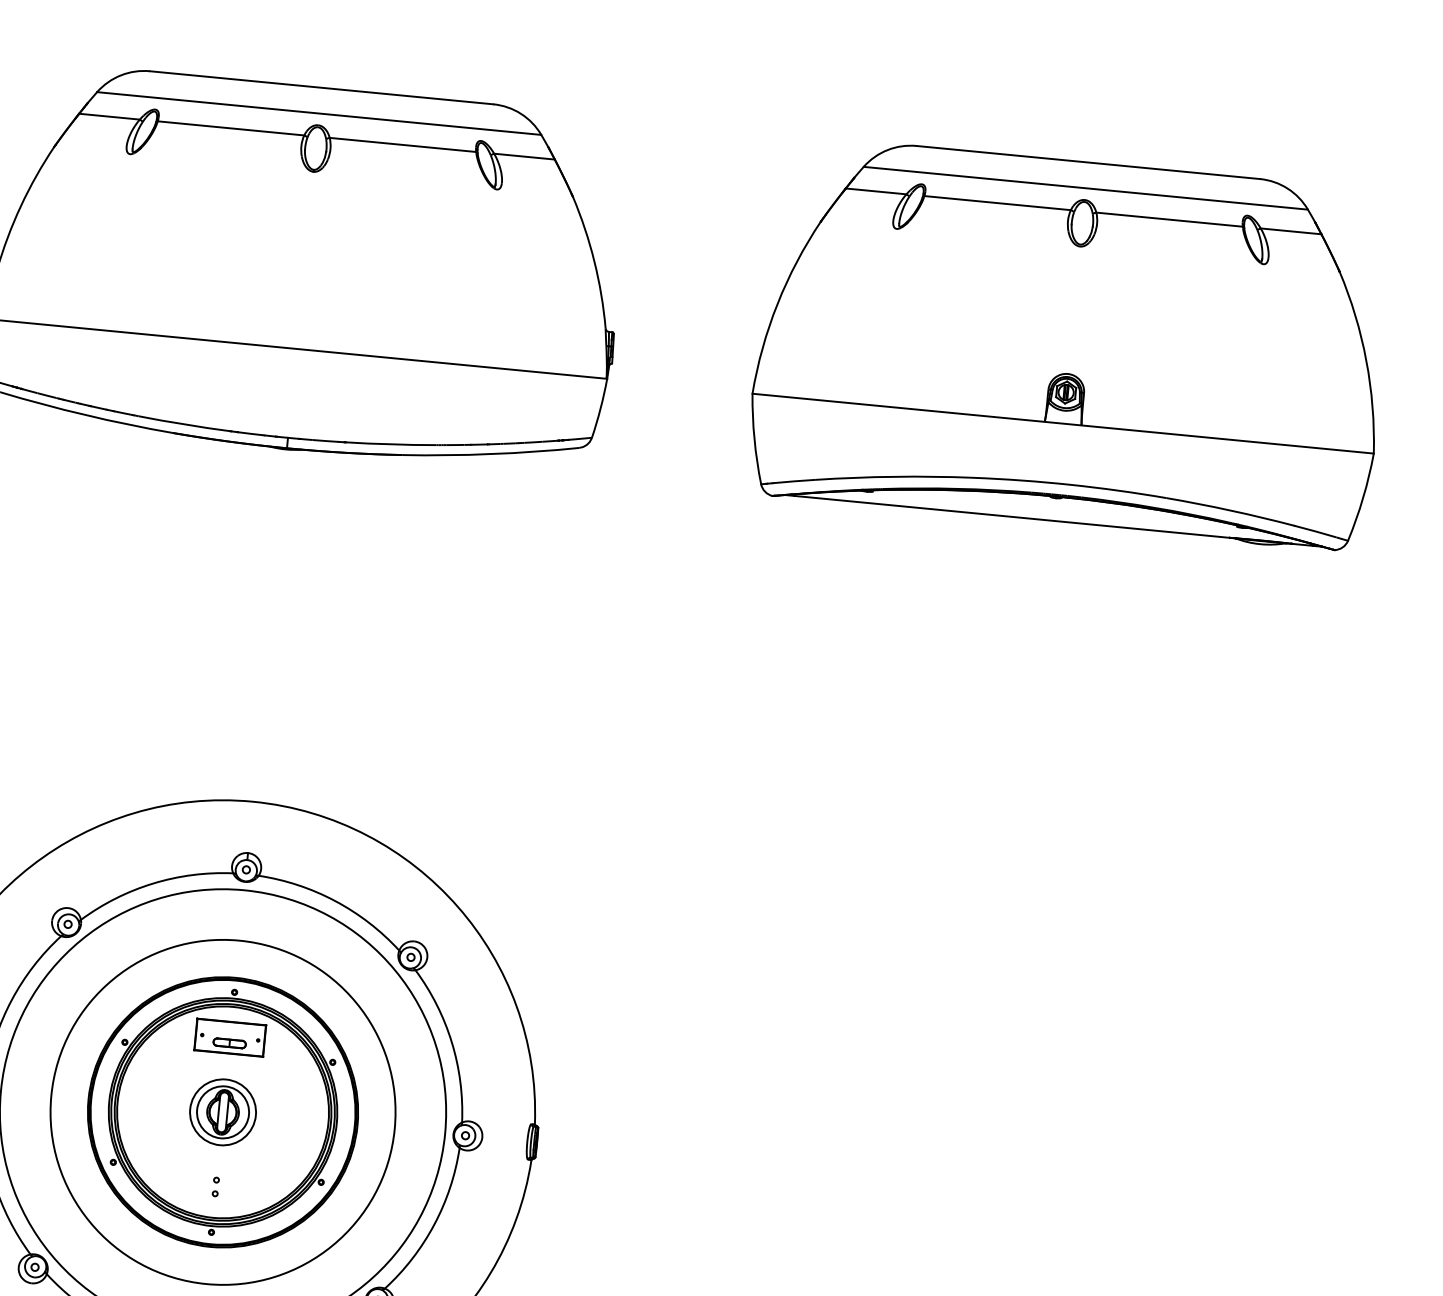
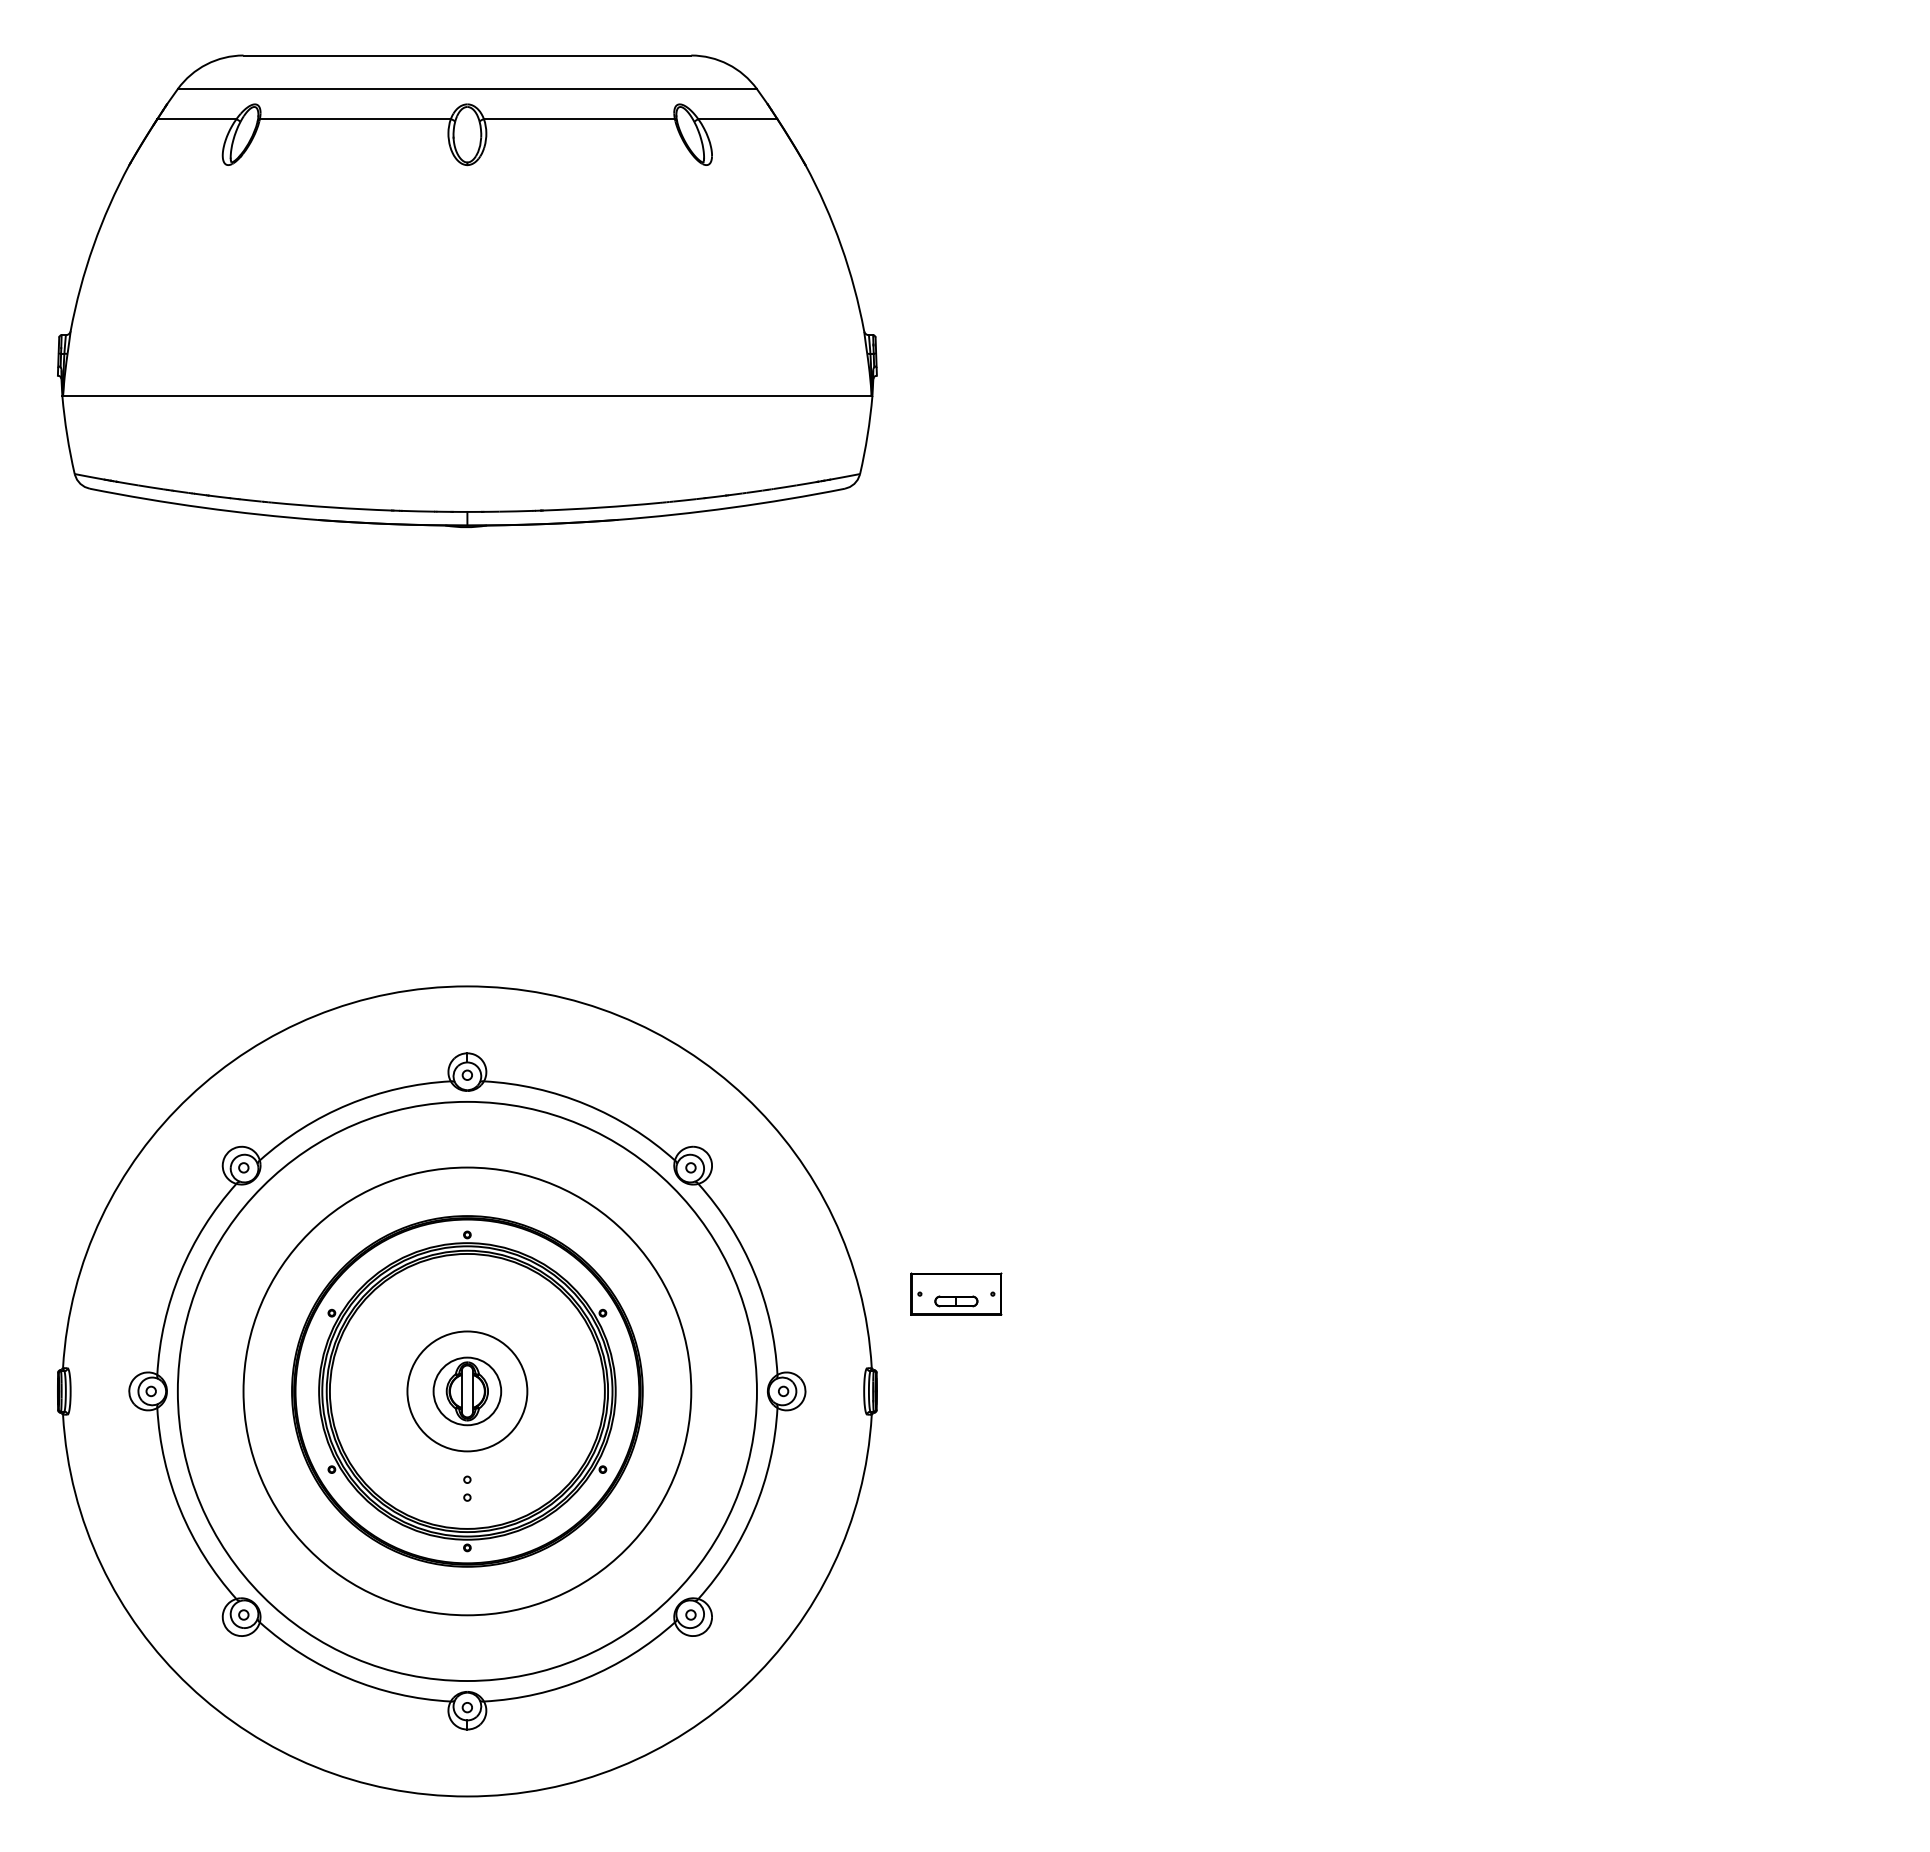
part: (1070, 343) -> (1466, 292), removed
part: (230, 1037) -> (956, 1293), moved
circle: (223, 1112) -> (467, 1391), size x1.4

